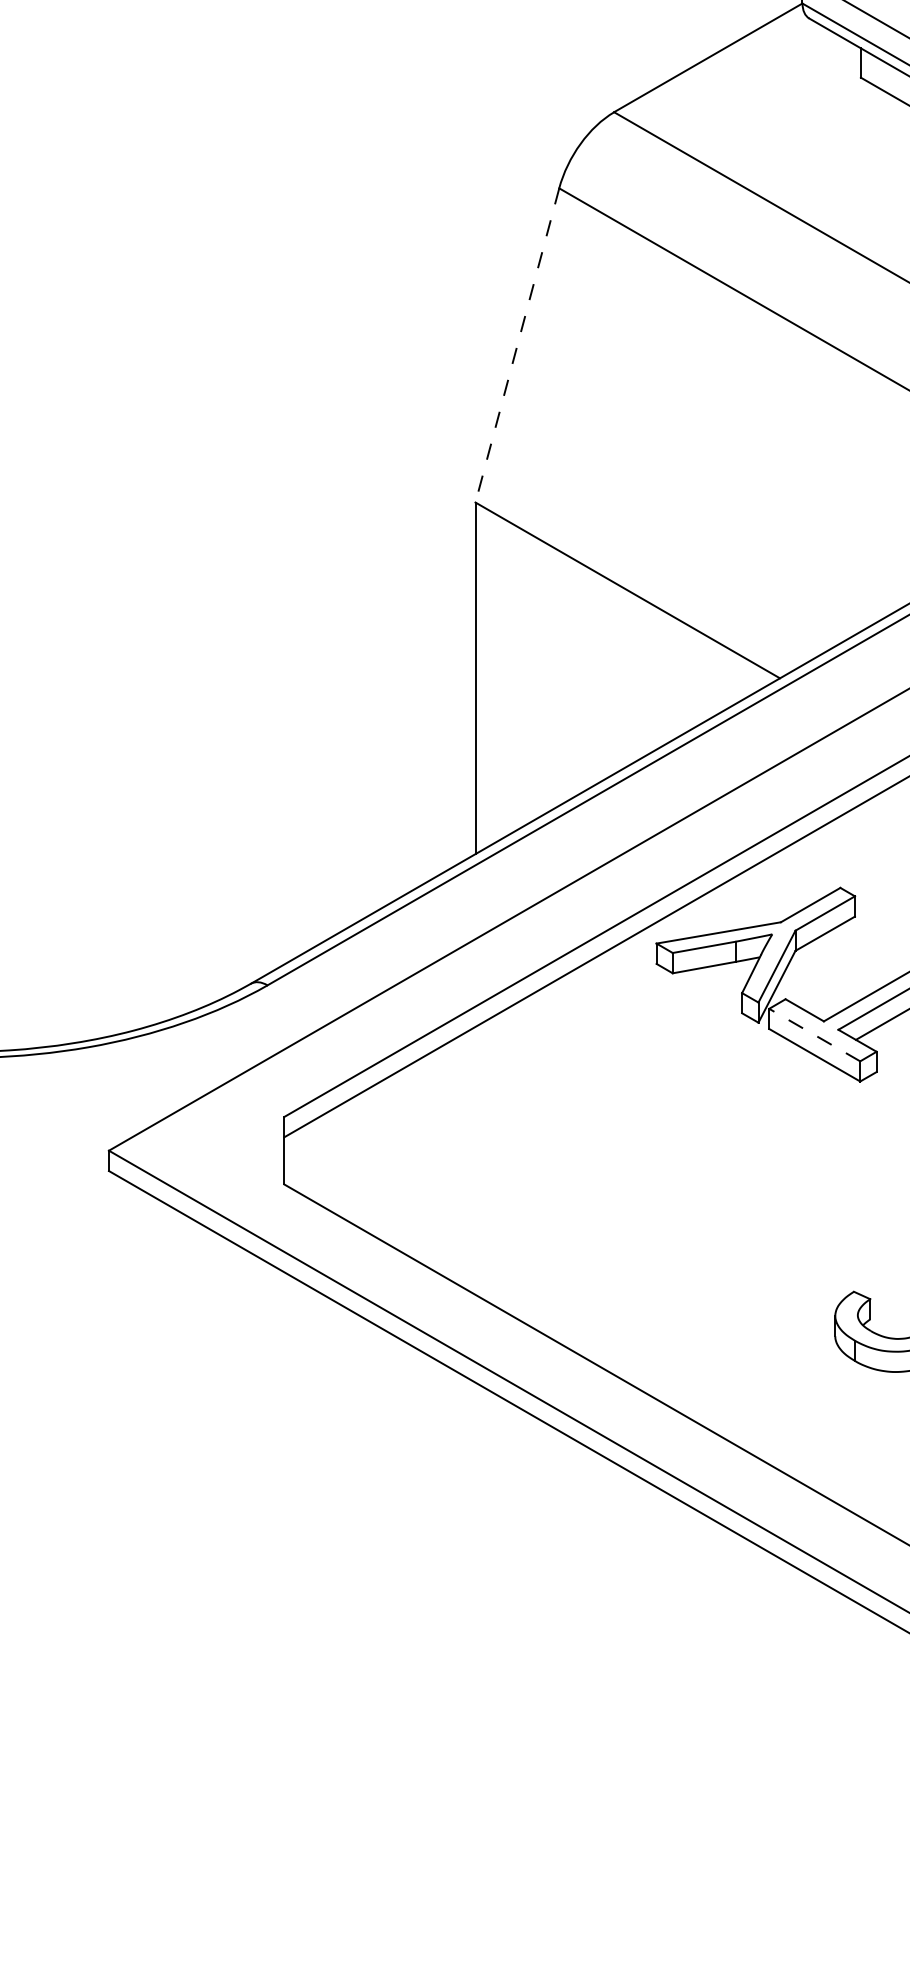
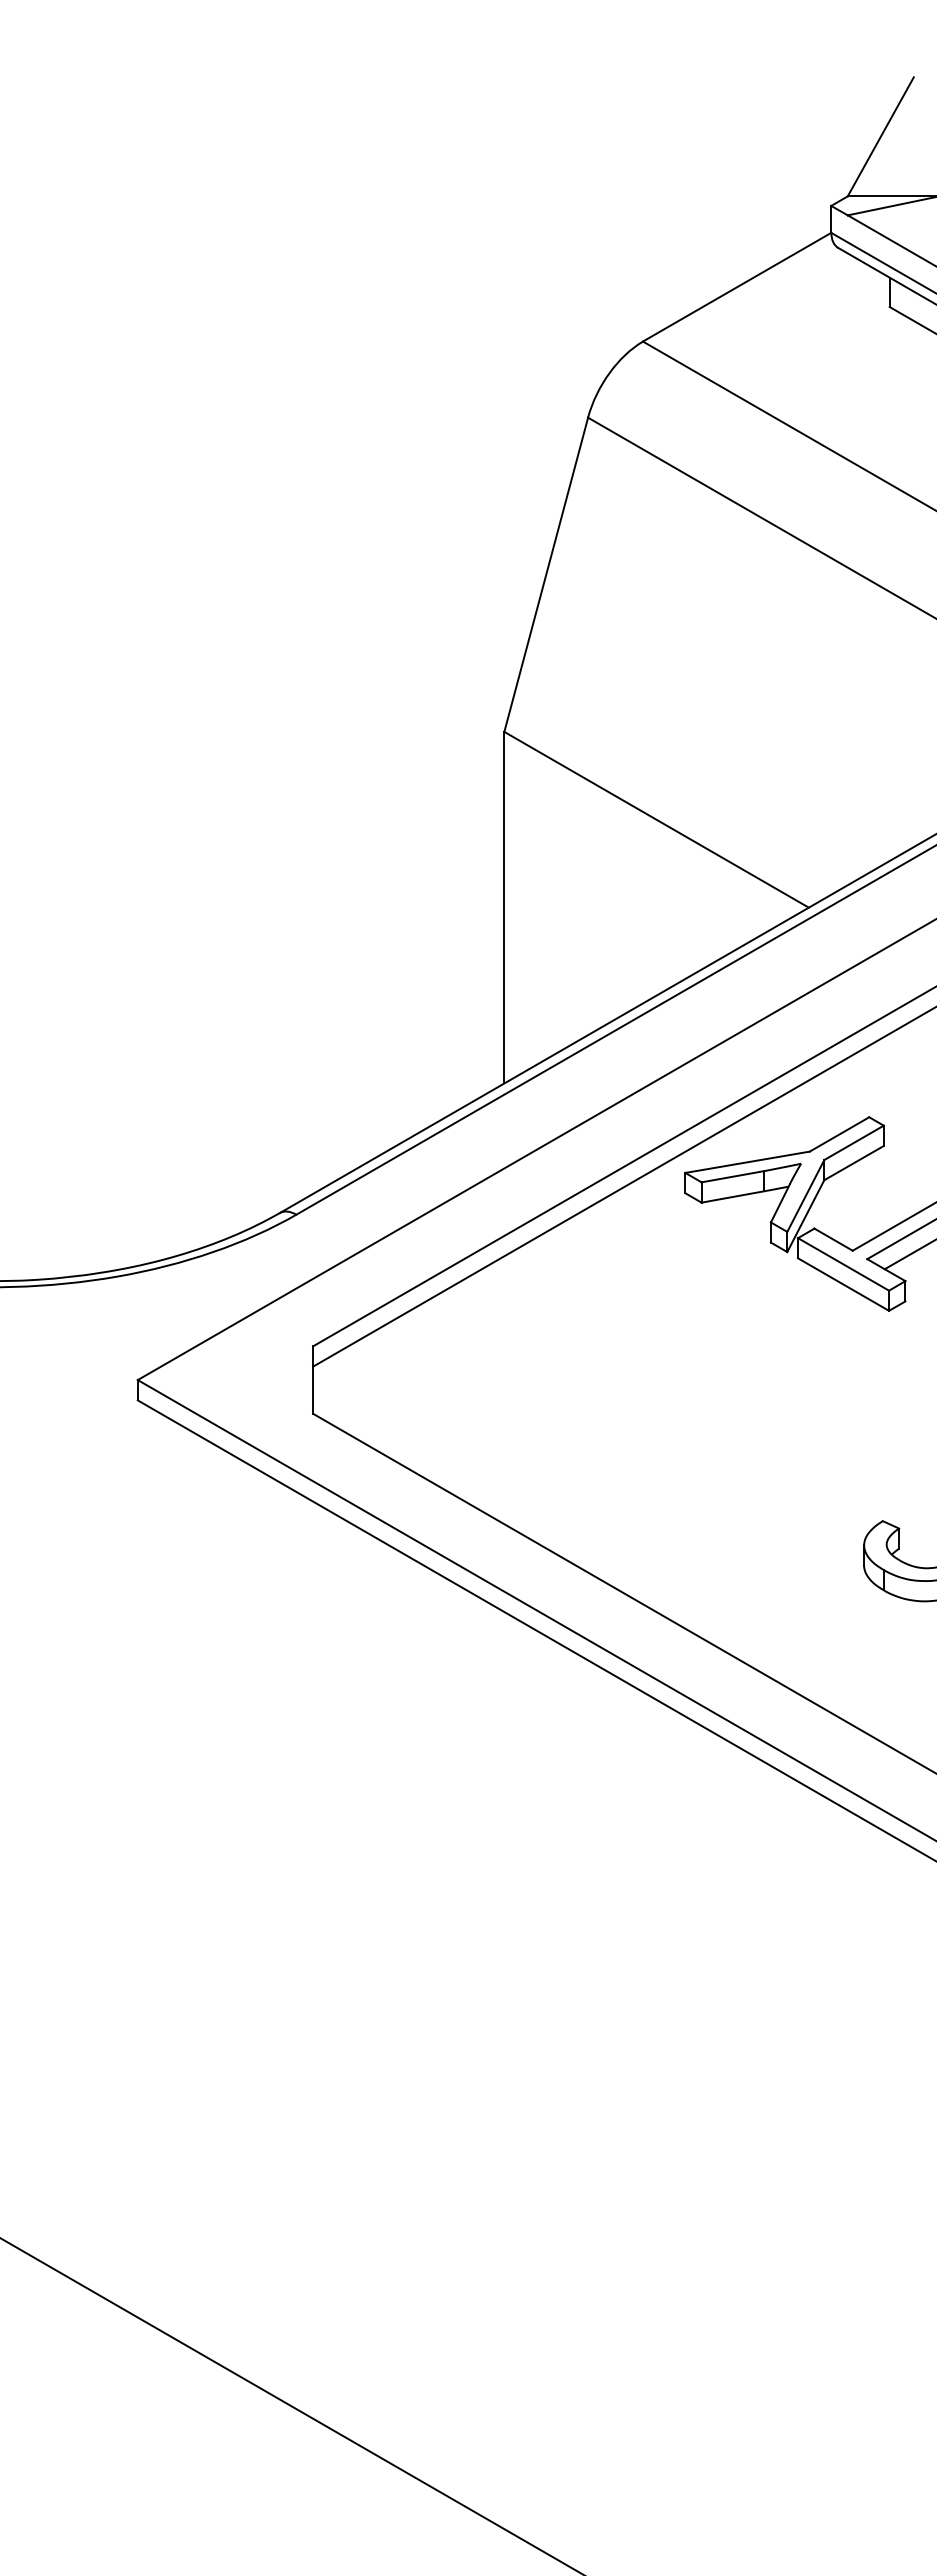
line: (517, 345) -> (546, 574), dashed -> solid
line: (814, 1035) -> (843, 1264), dashed -> solid

